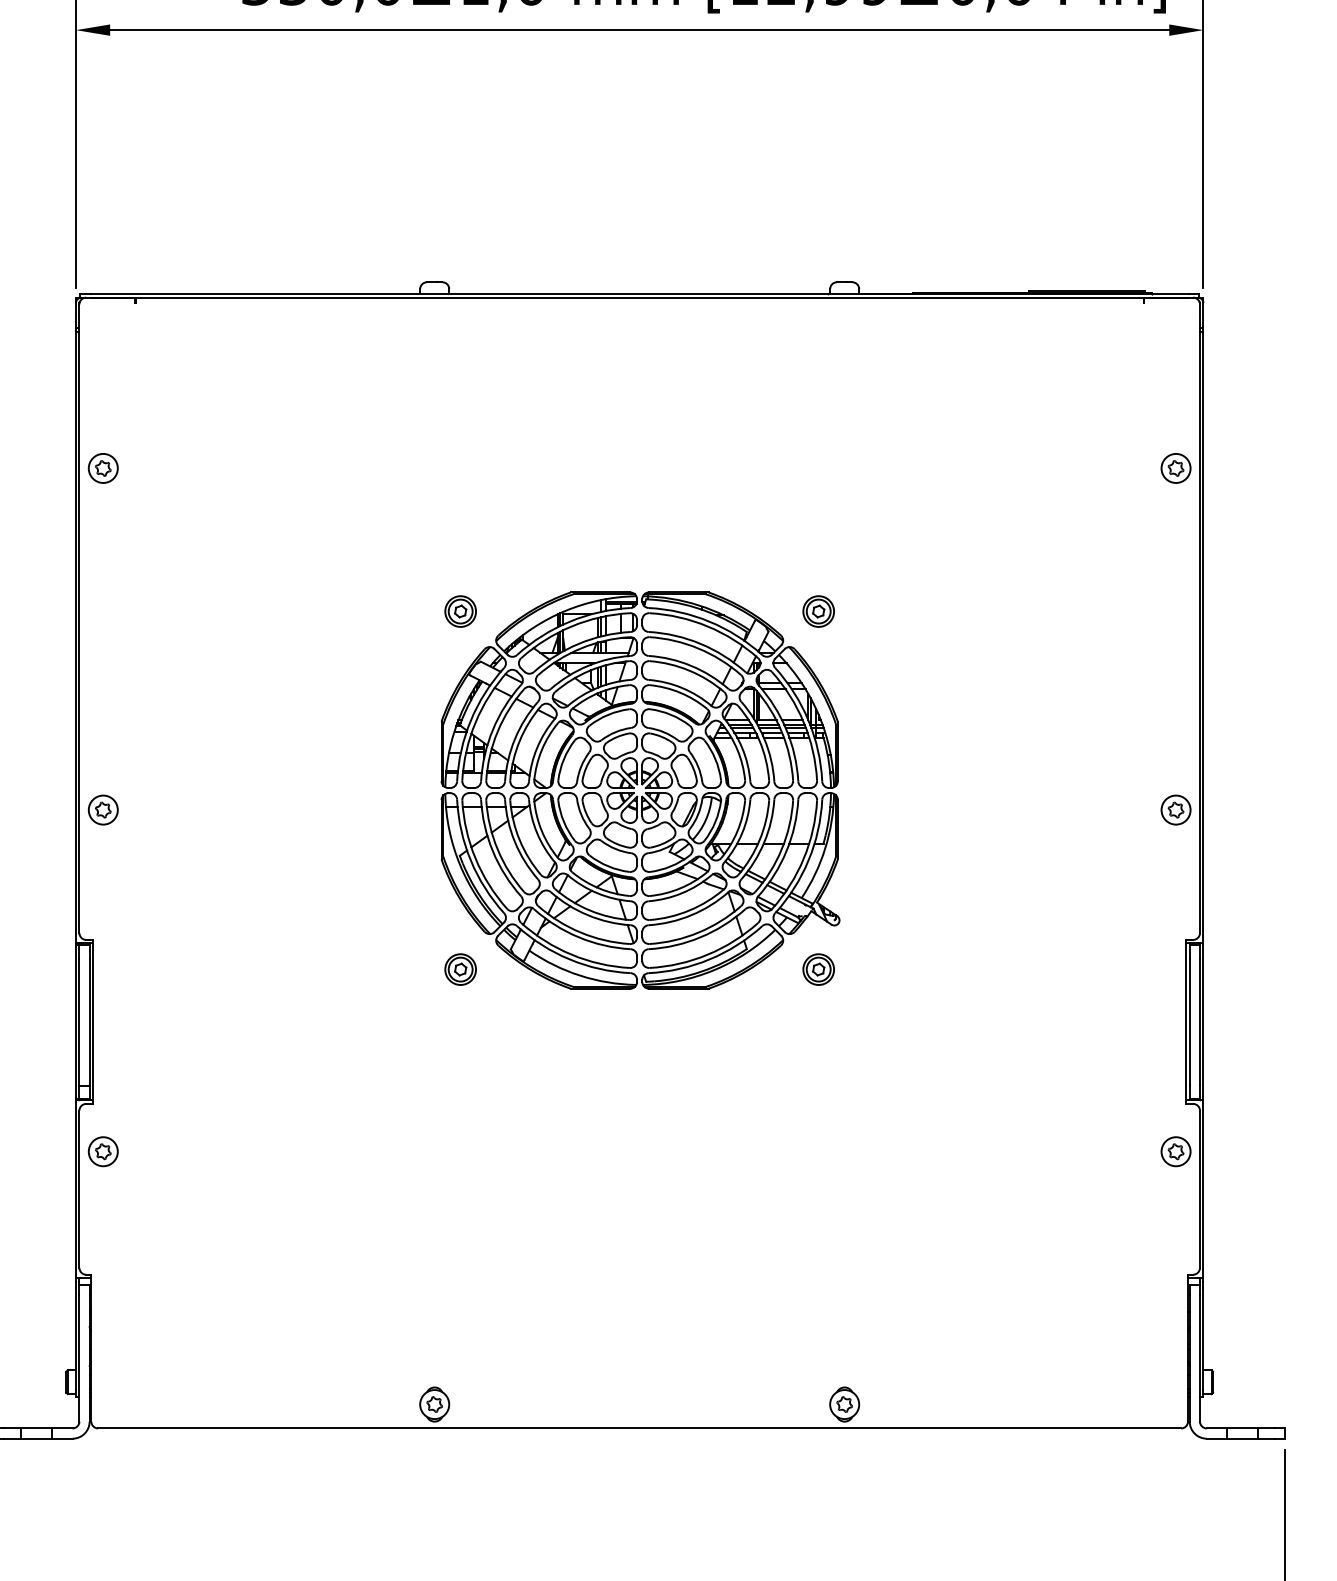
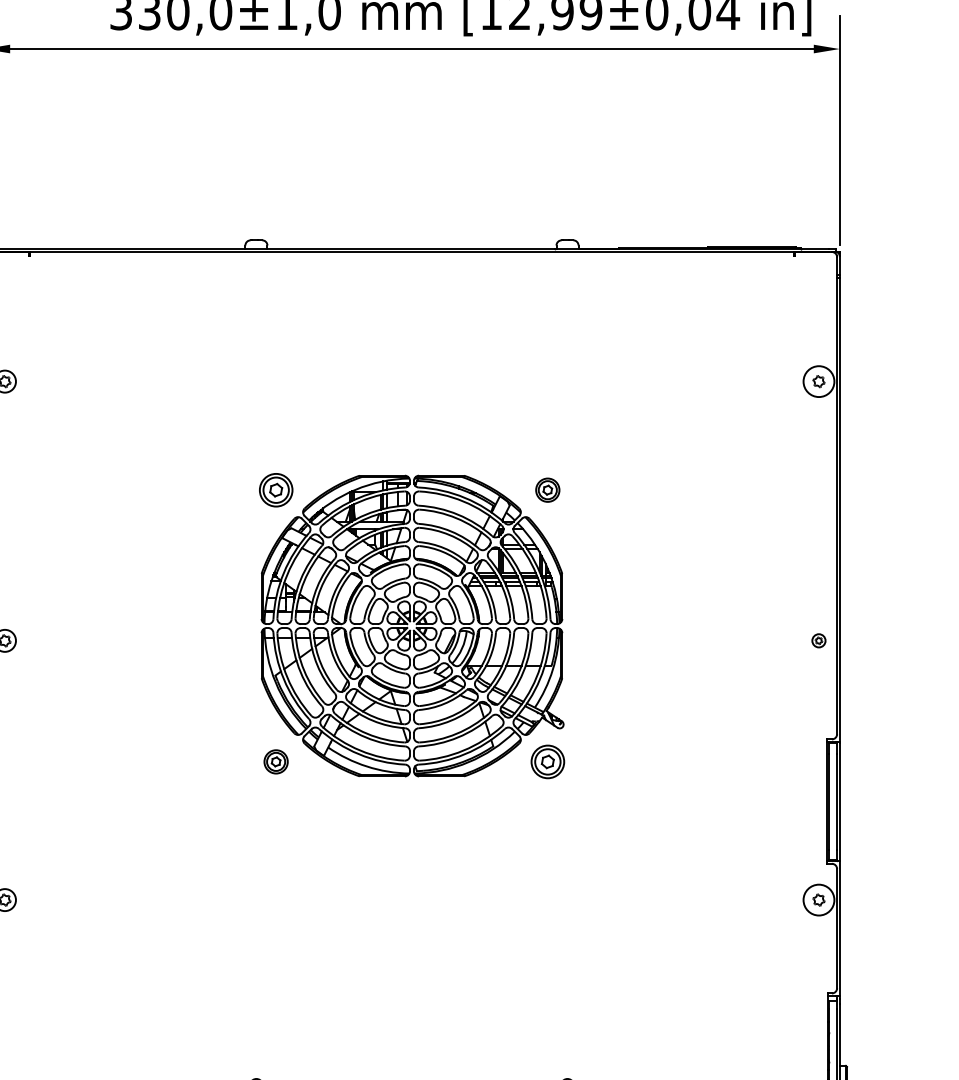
circle: (1175, 467) -> (818, 380), size x1.4
part: (460, 611) -> (276, 490), size x1.4
part: (1175, 809) -> (818, 640), size x0.6
part: (818, 969) -> (547, 761), size x1.4
circle: (1175, 1151) -> (818, 899), size x1.4

